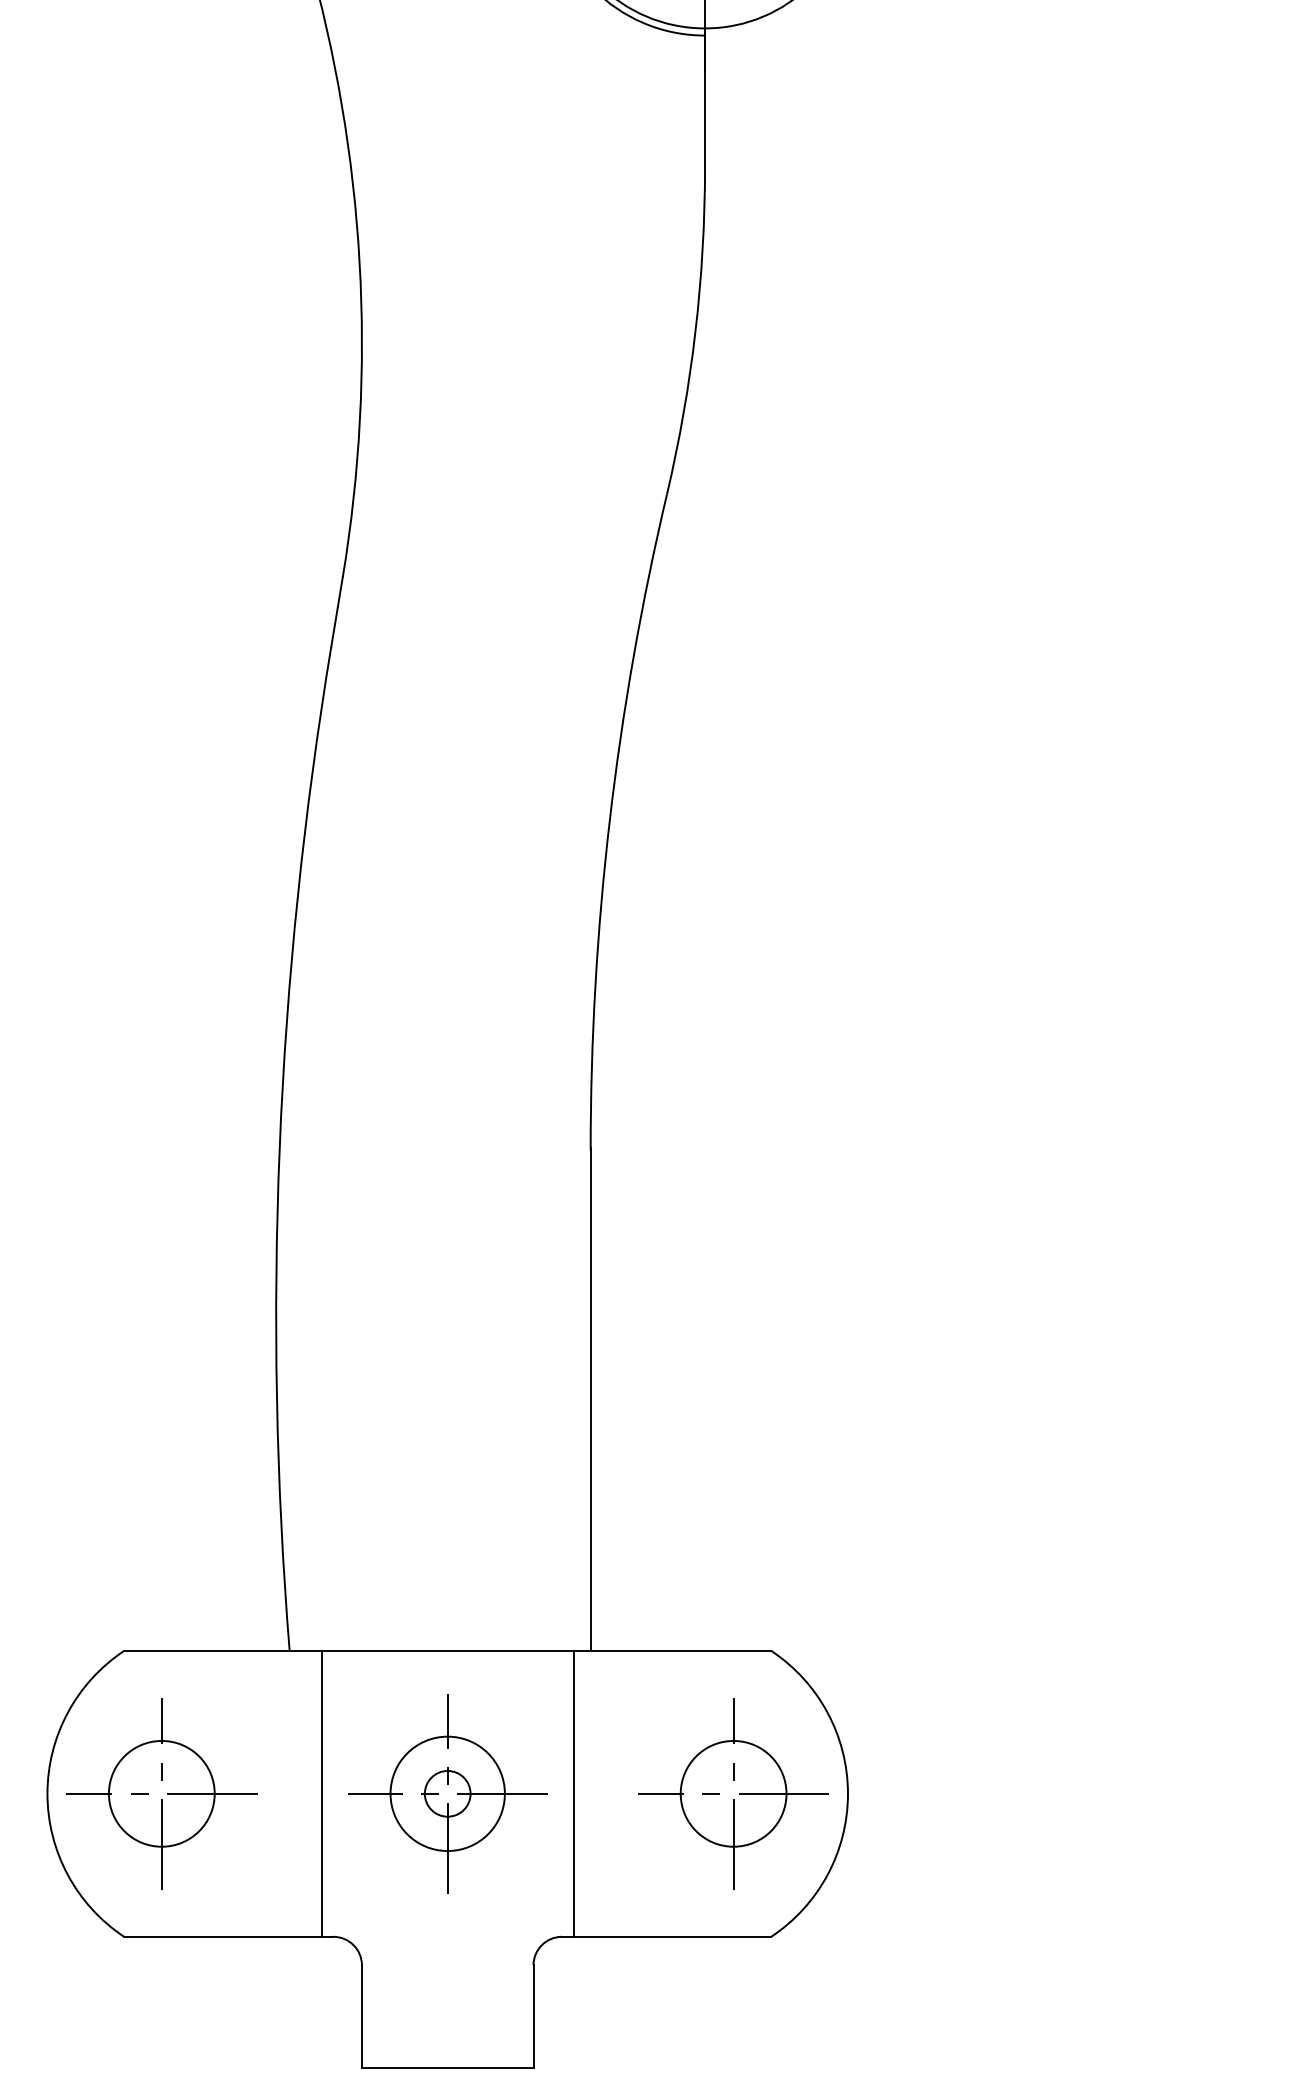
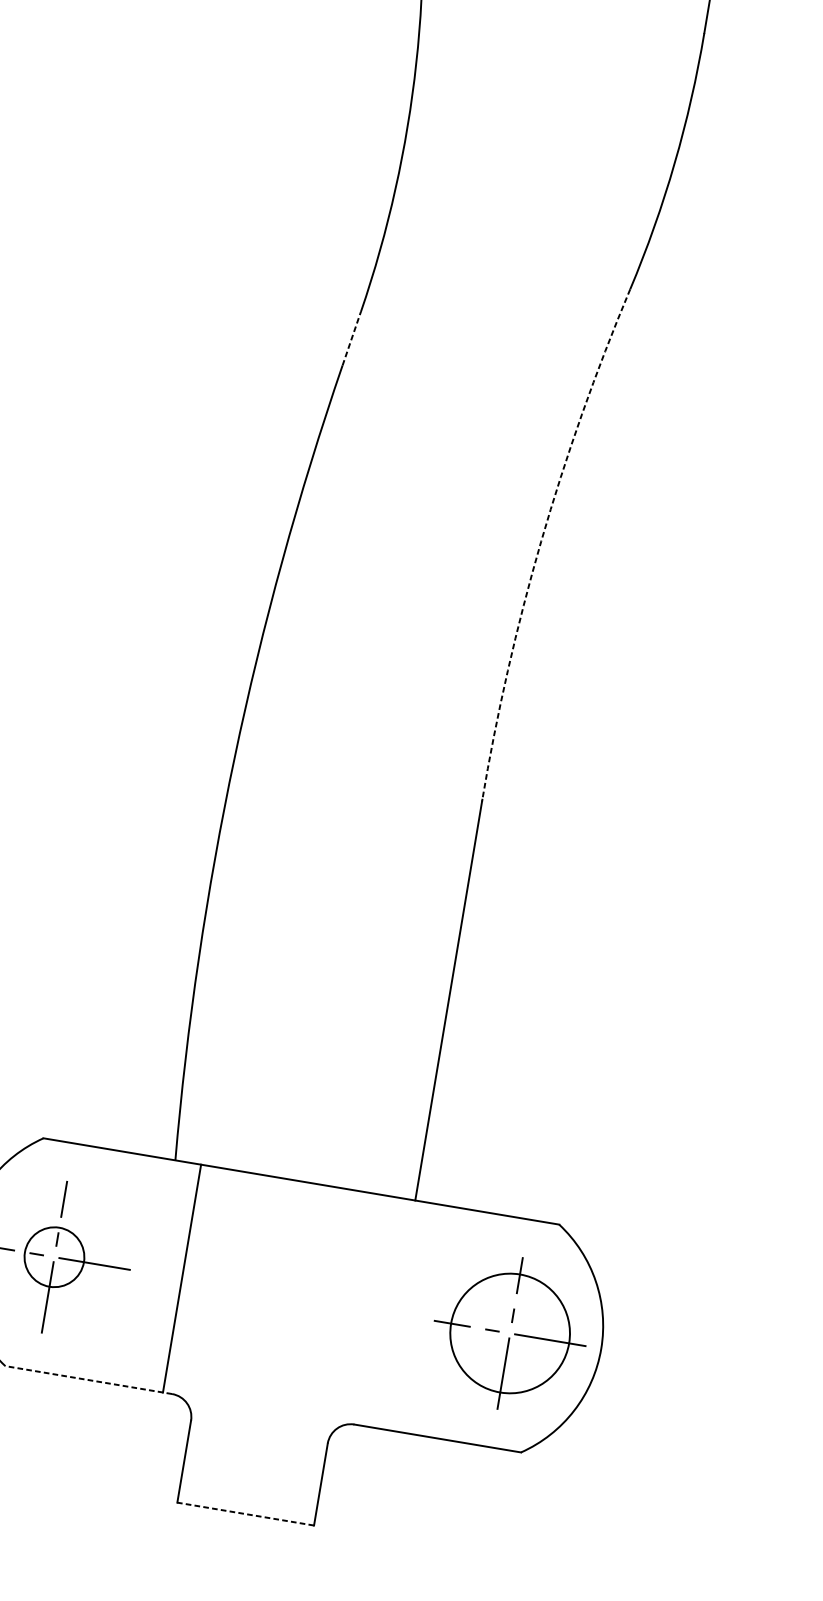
line: (337, 611) -> (352, 338), solid -> dashed
arc: (609, 820) -> (541, 541), solid -> dashed
circle: (161, 1793) -> (54, 1256), size x0.7
part: (447, 1793) -> (282, 1295), removed
line: (573, 1793) -> (382, 1311), removed
circle: (733, 1793) -> (510, 1333), size x1.4
line: (228, 1936) -> (88, 1379), solid -> dashed
line: (447, 2068) -> (245, 1514), solid -> dashed

